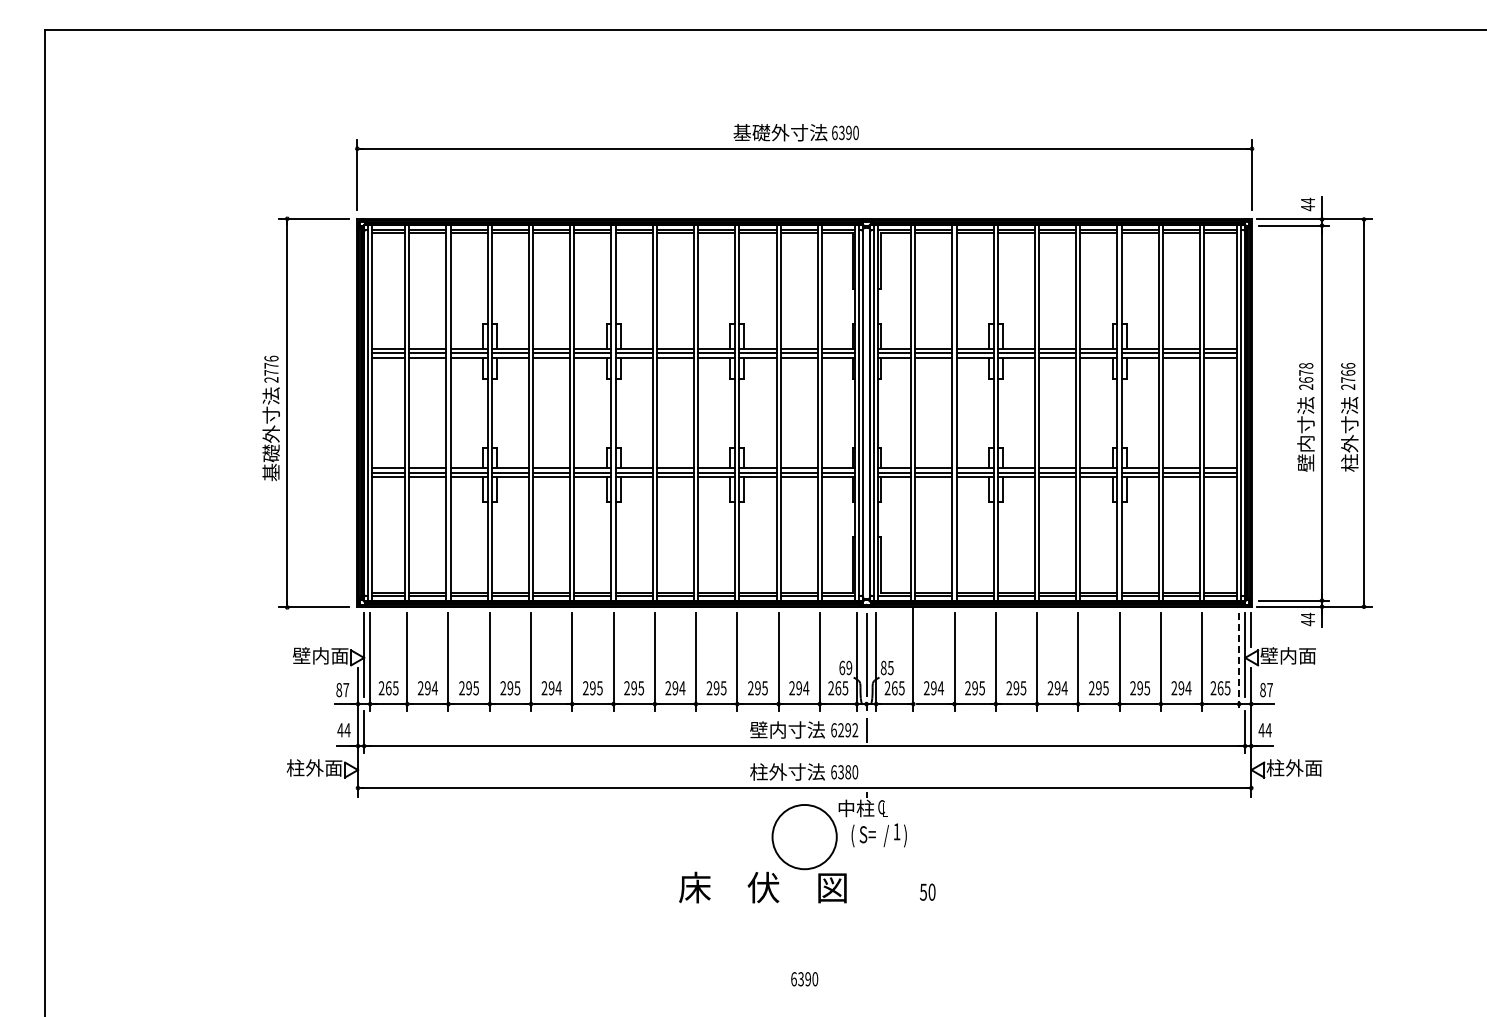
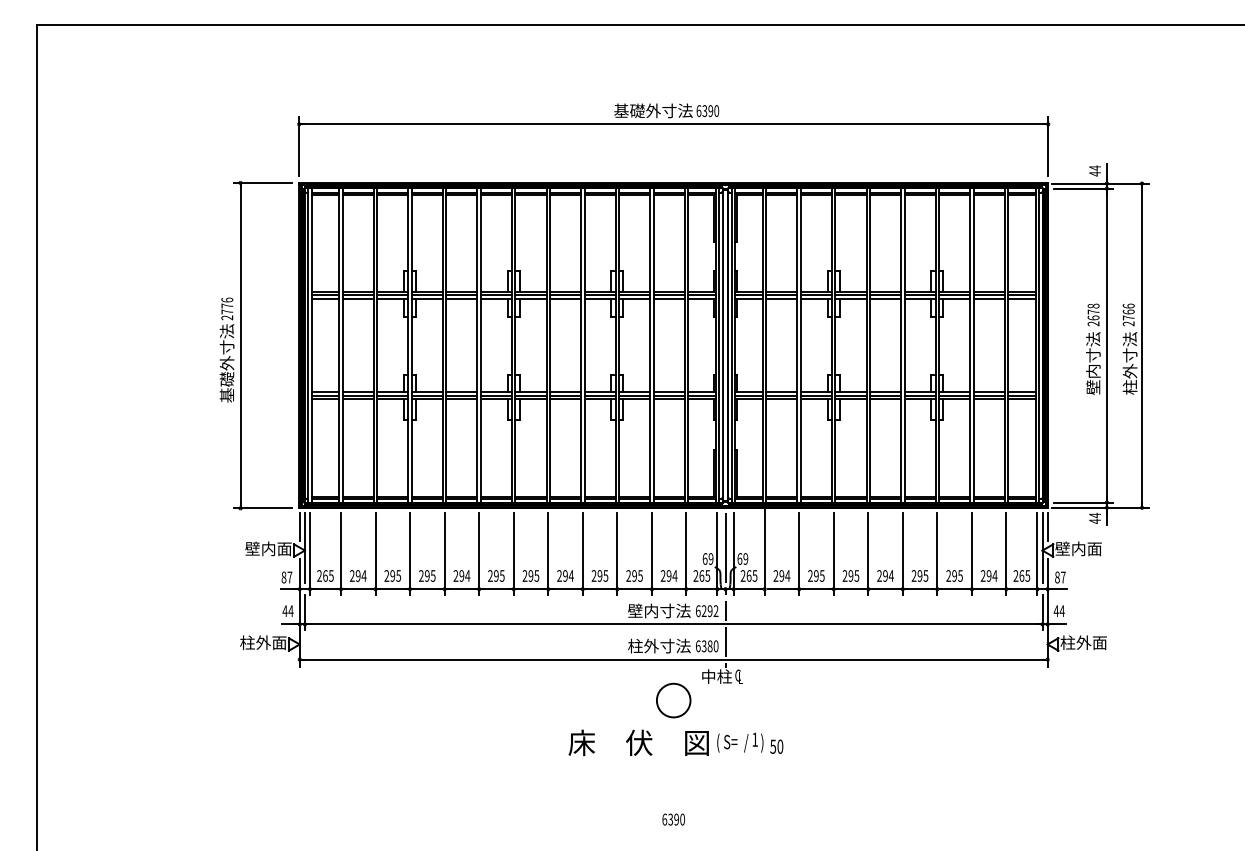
line: (358, 629) -> (300, 526), added
line: (1239, 662) -> (1037, 554), dashed -> solid
text: (886, 667) -> (742, 558), 85 -> 69
line: (866, 766) -> (725, 641), added
text: (878, 835) -> (739, 742), moved
circle: (804, 837) -> (673, 700), size x0.62

